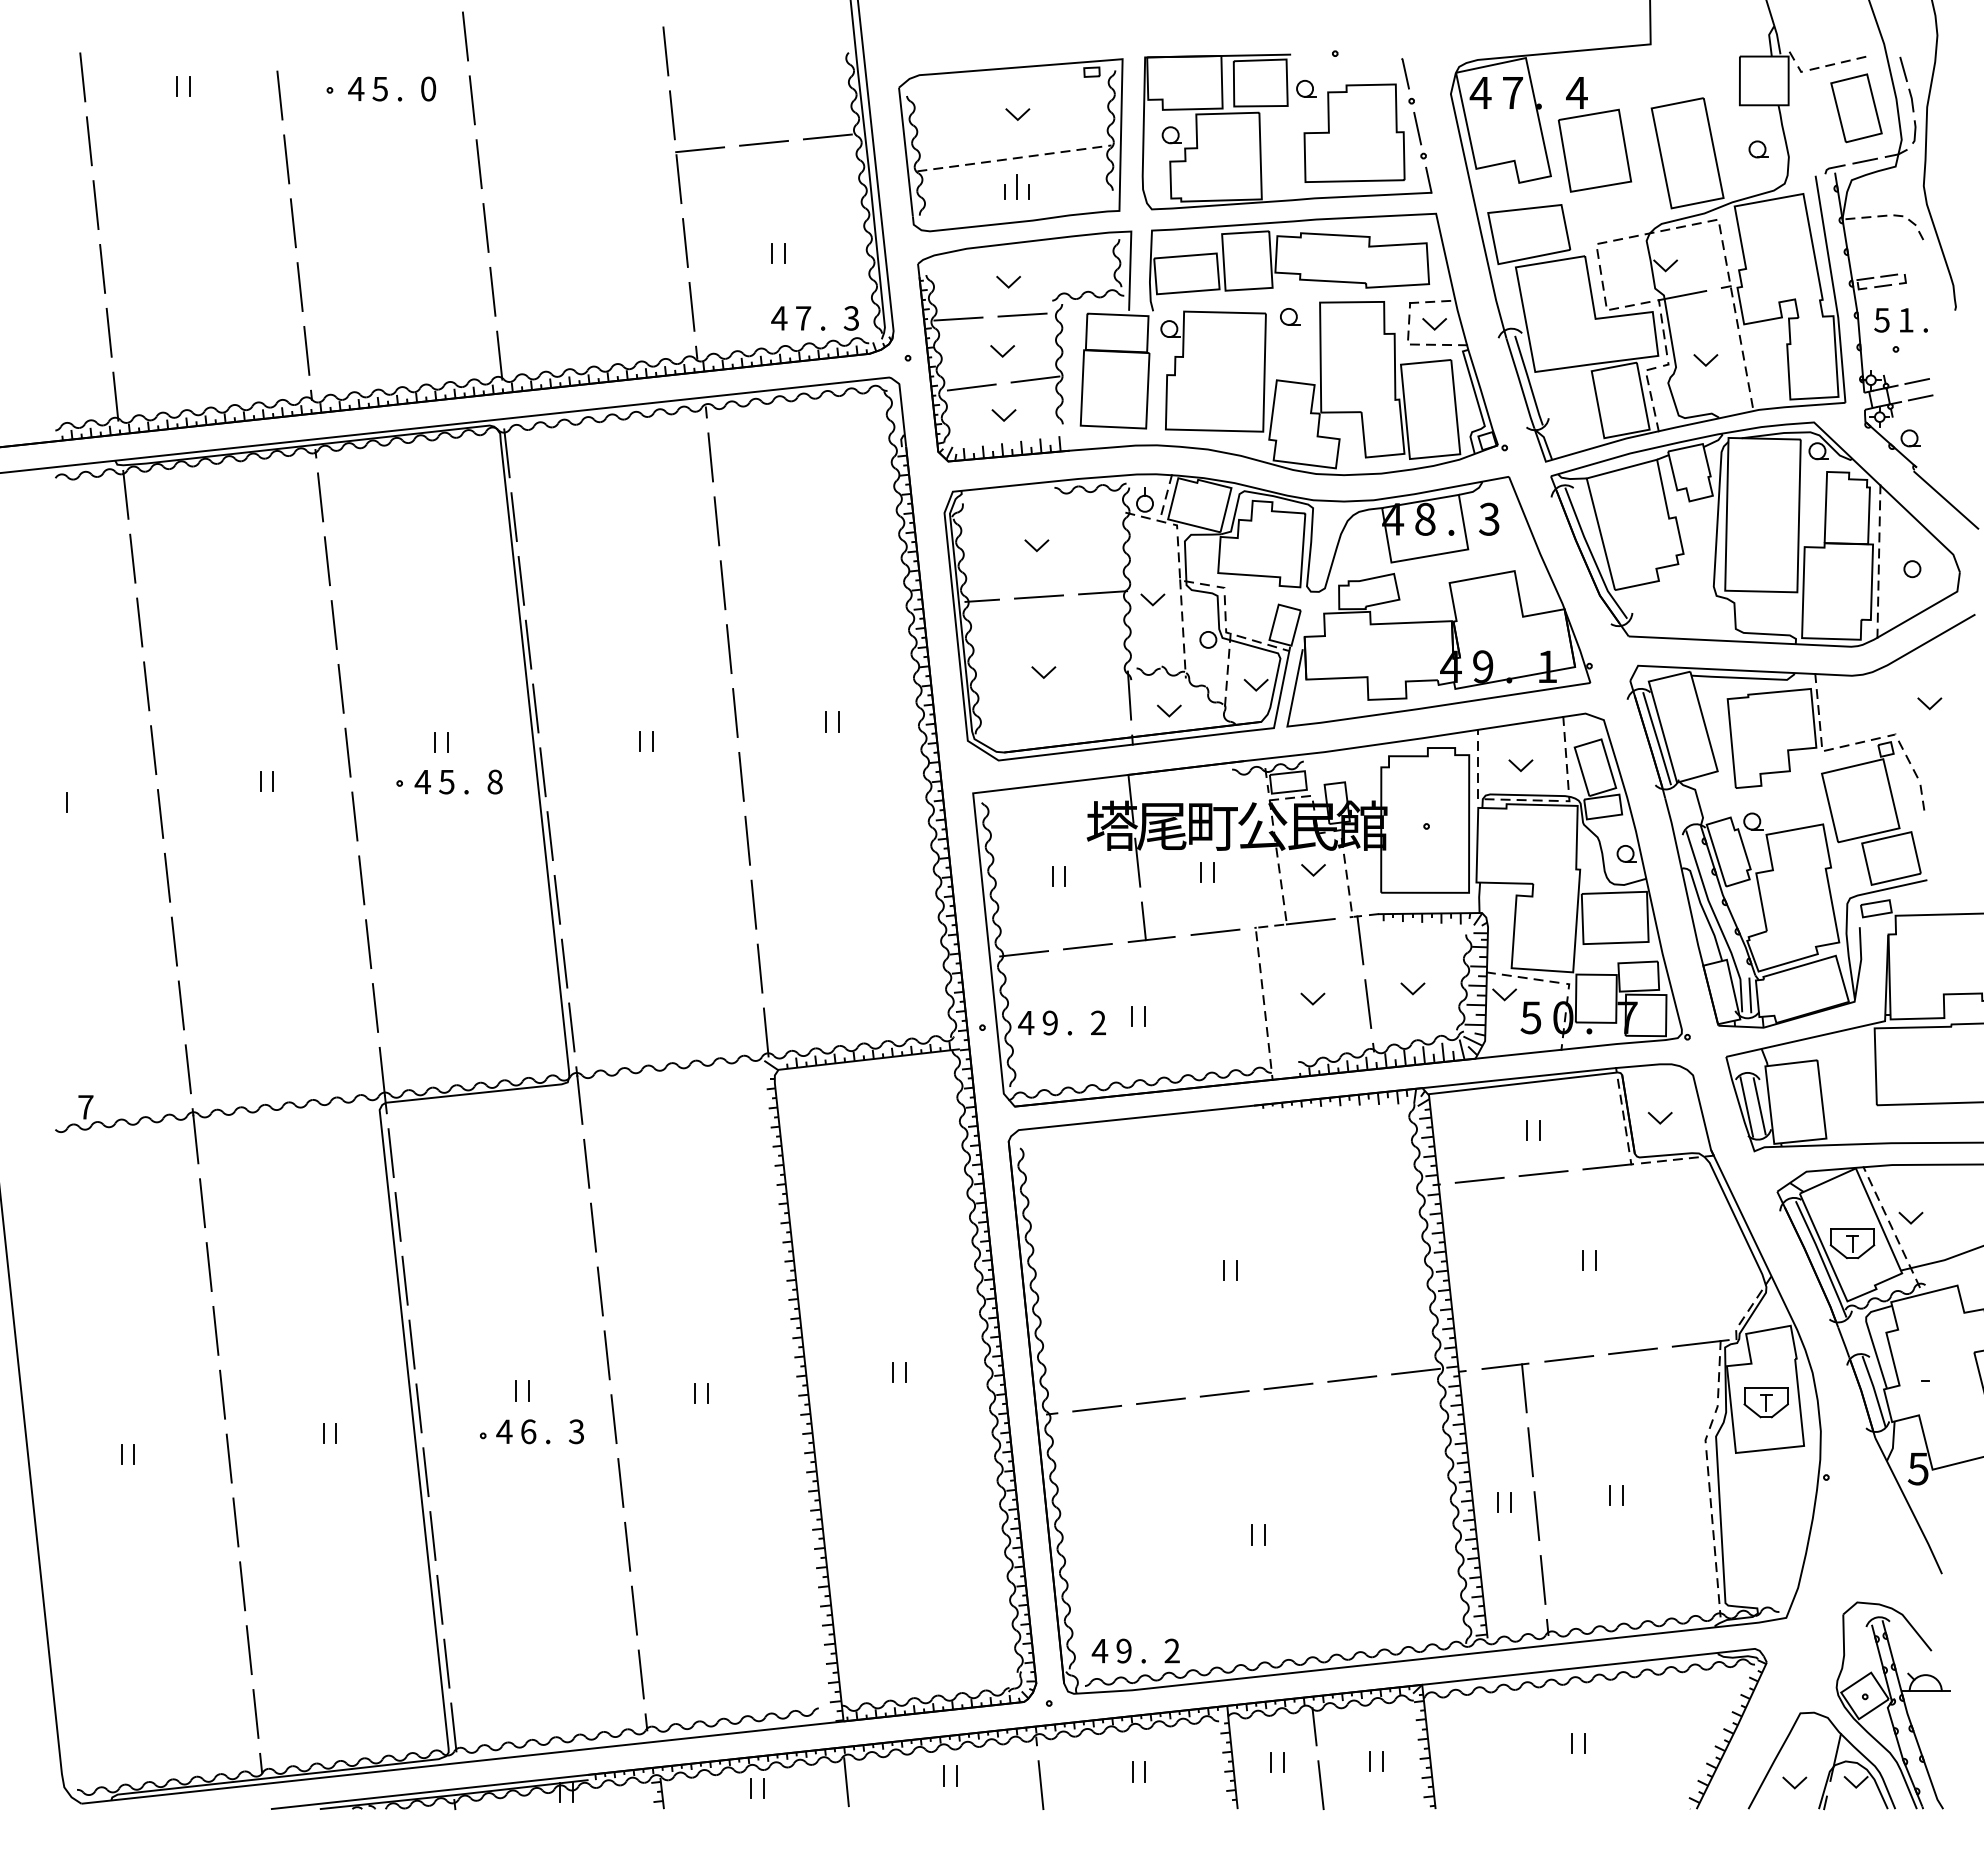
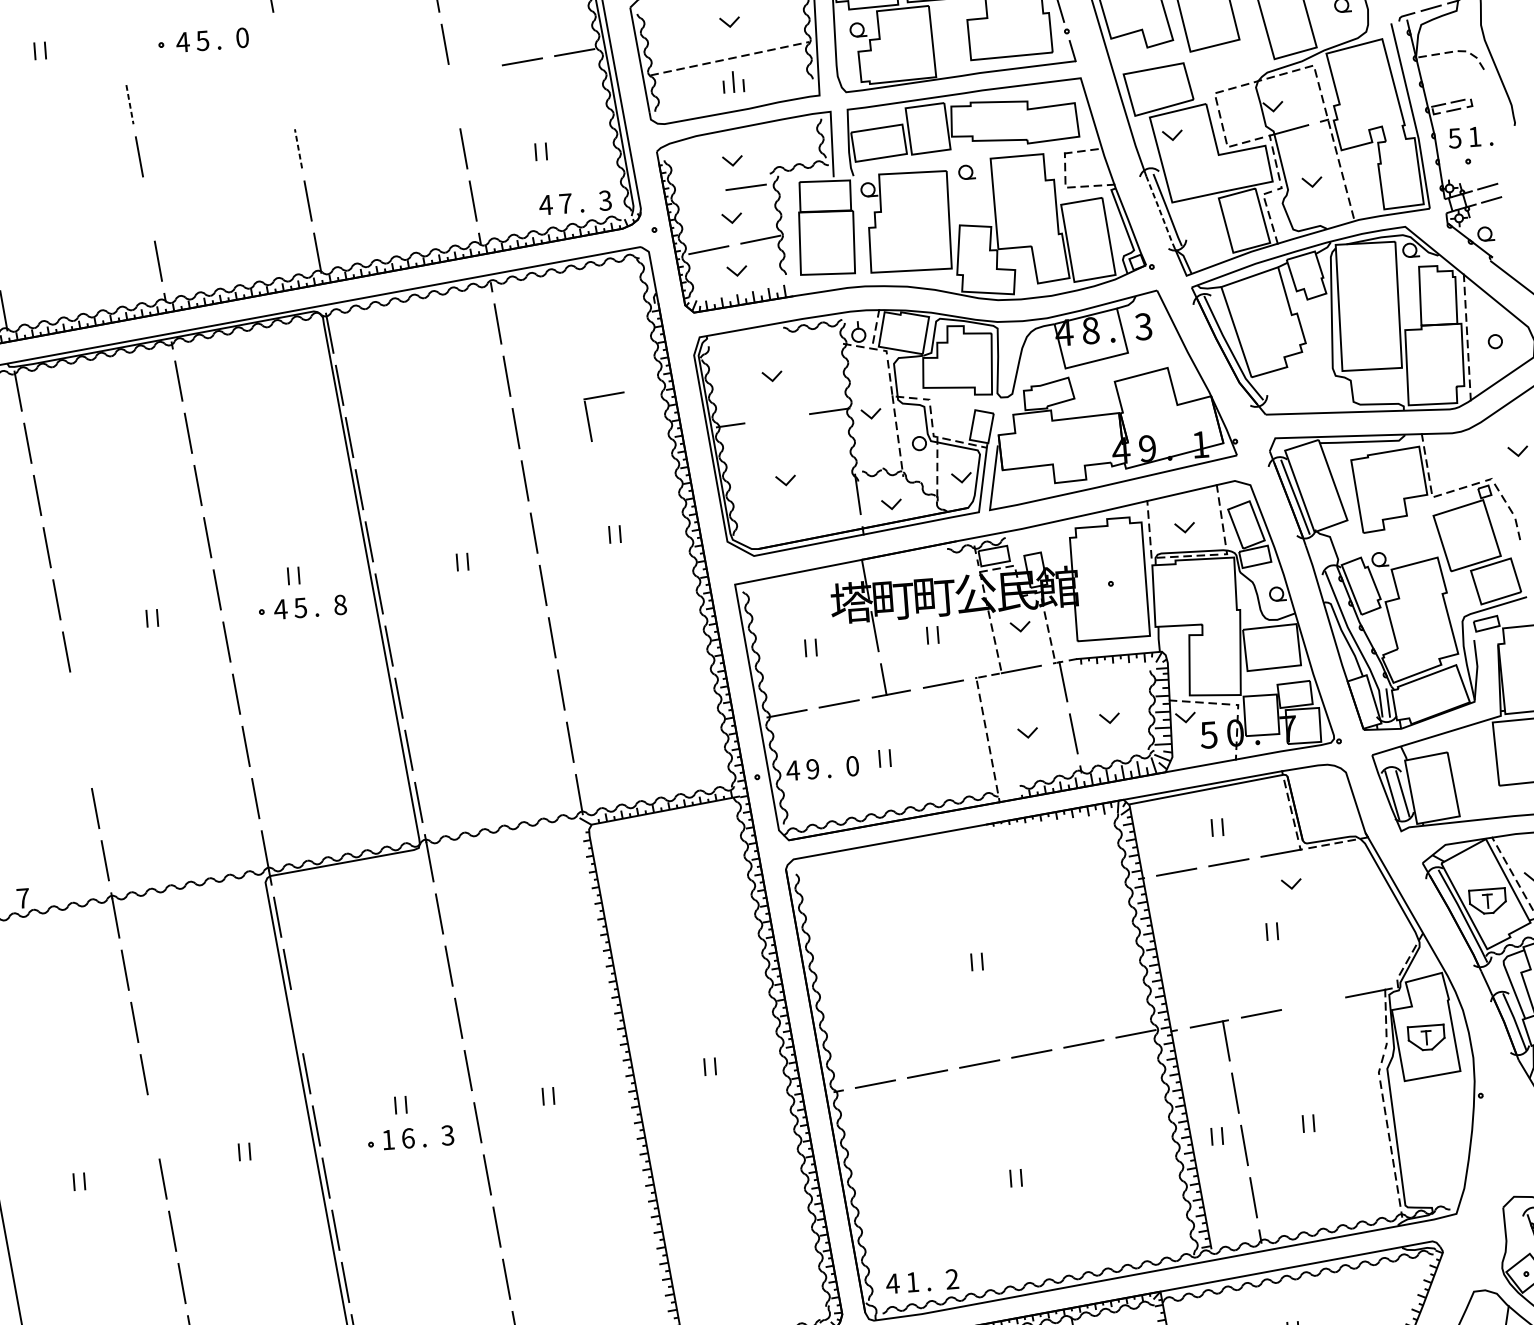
line: (279, 95) -> (120, 52), removed
line: (471, 100) -> (278, 44), removed
line: (286, 159) -> (129, 104), solid -> dashed
line: (478, 164) -> (288, 96), removed
part: (679, 174) -> (588, 417), moved
line: (485, 227) -> (298, 148), solid -> dashed
line: (299, 287) -> (148, 209), removed
line: (958, 318) -> (693, 194), removed
line: (1432, 326) -> (1170, 137), moved
line: (1520, 383) -> (1160, 212), solid -> dashed
line: (1039, 596) -> (777, 418), removed
text: (1162, 826) -> (893, 600), 尾 -> 町
line: (167, 877) -> (76, 703), removed
line: (174, 941) -> (85, 756), removed
text: (1098, 1022) -> (852, 765), 2 -> 0
line: (1658, 1120) -> (1290, 886), moved
line: (404, 1280) -> (296, 1021), removed
line: (1632, 1351) -> (1313, 1003), removed
line: (222, 1394) -> (153, 1126), removed
text: (504, 1431) -> (388, 1139), 4 -> 1
text: (1123, 1650) -> (912, 1281), 9 -> 1

